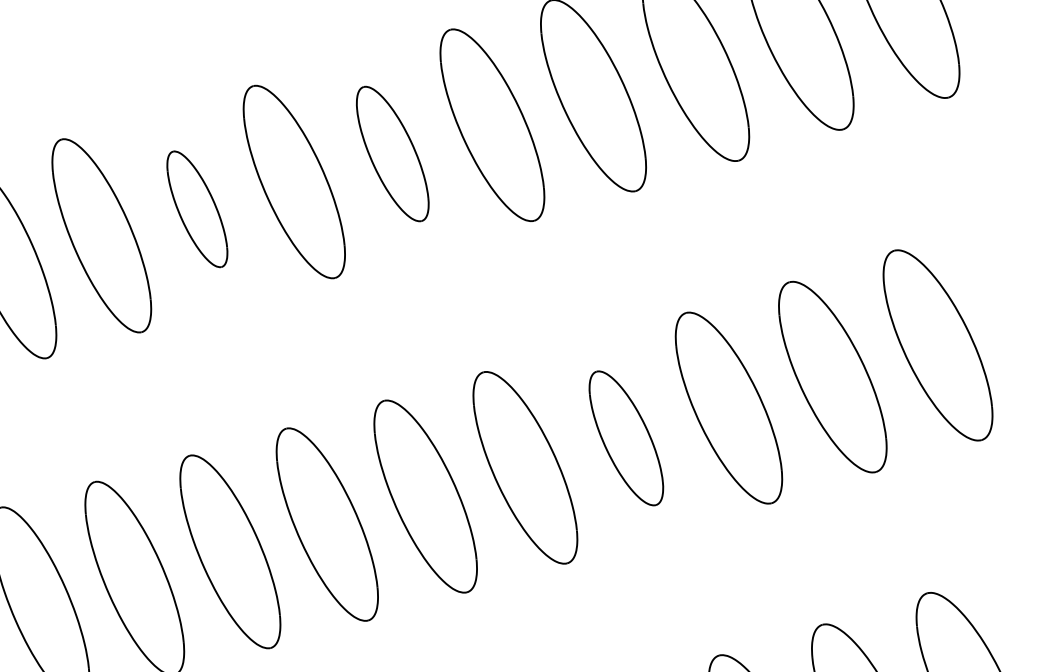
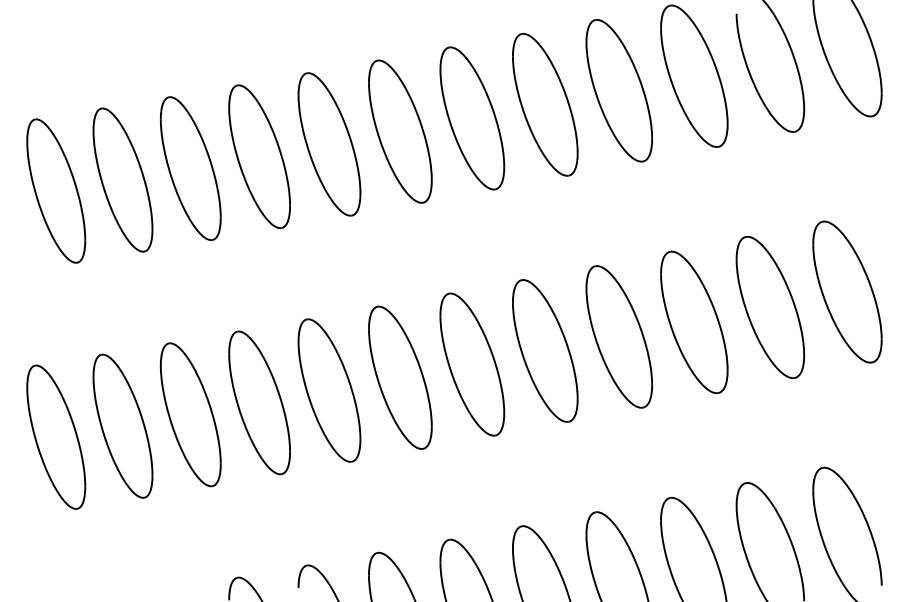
part: (392, 154) -> (472, 118), size x1.43
part: (197, 209) -> (329, 144), size x1.67
part: (625, 437) -> (618, 336), size x1.43

